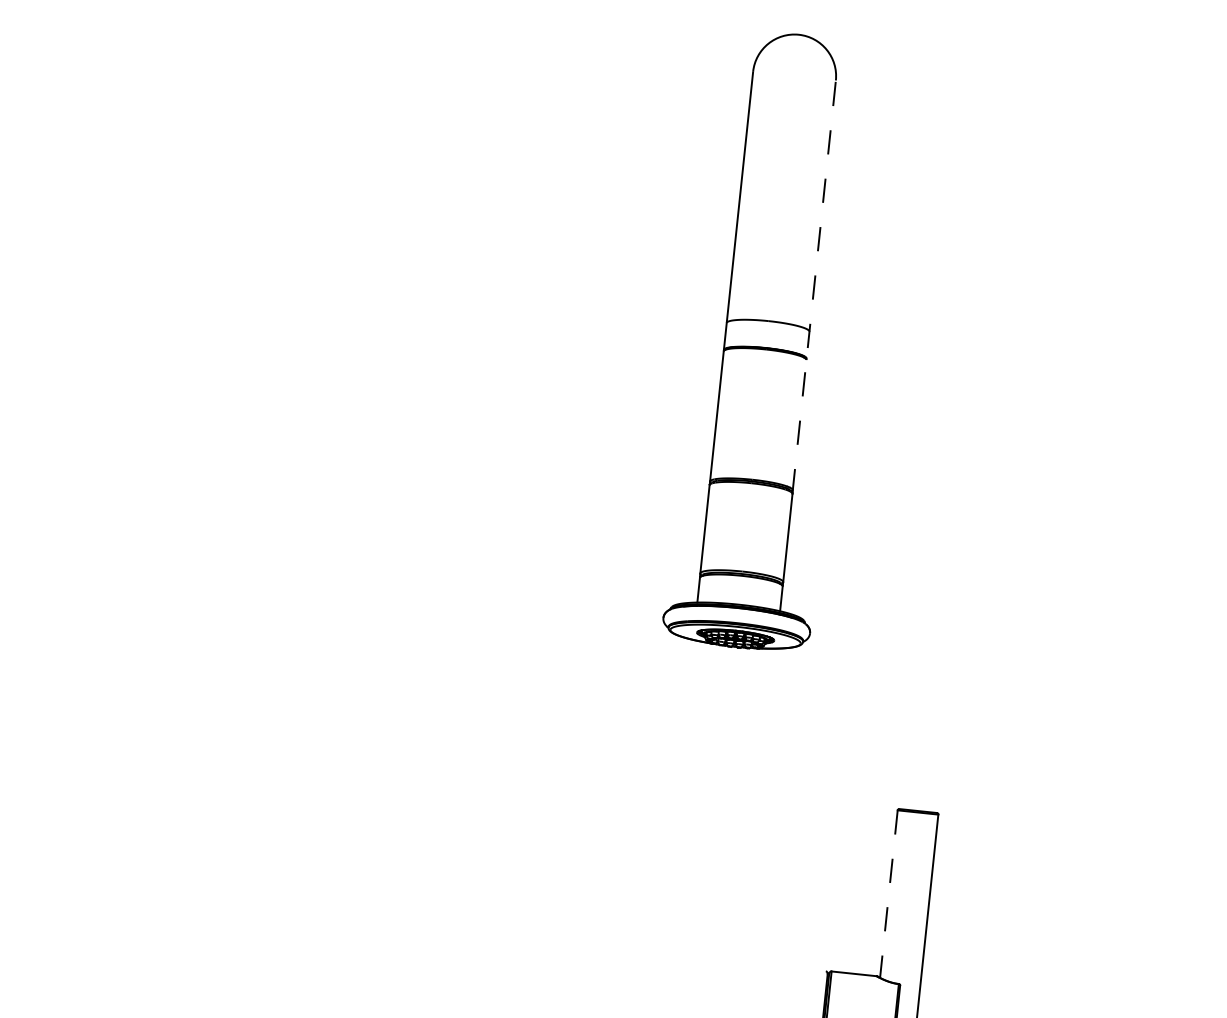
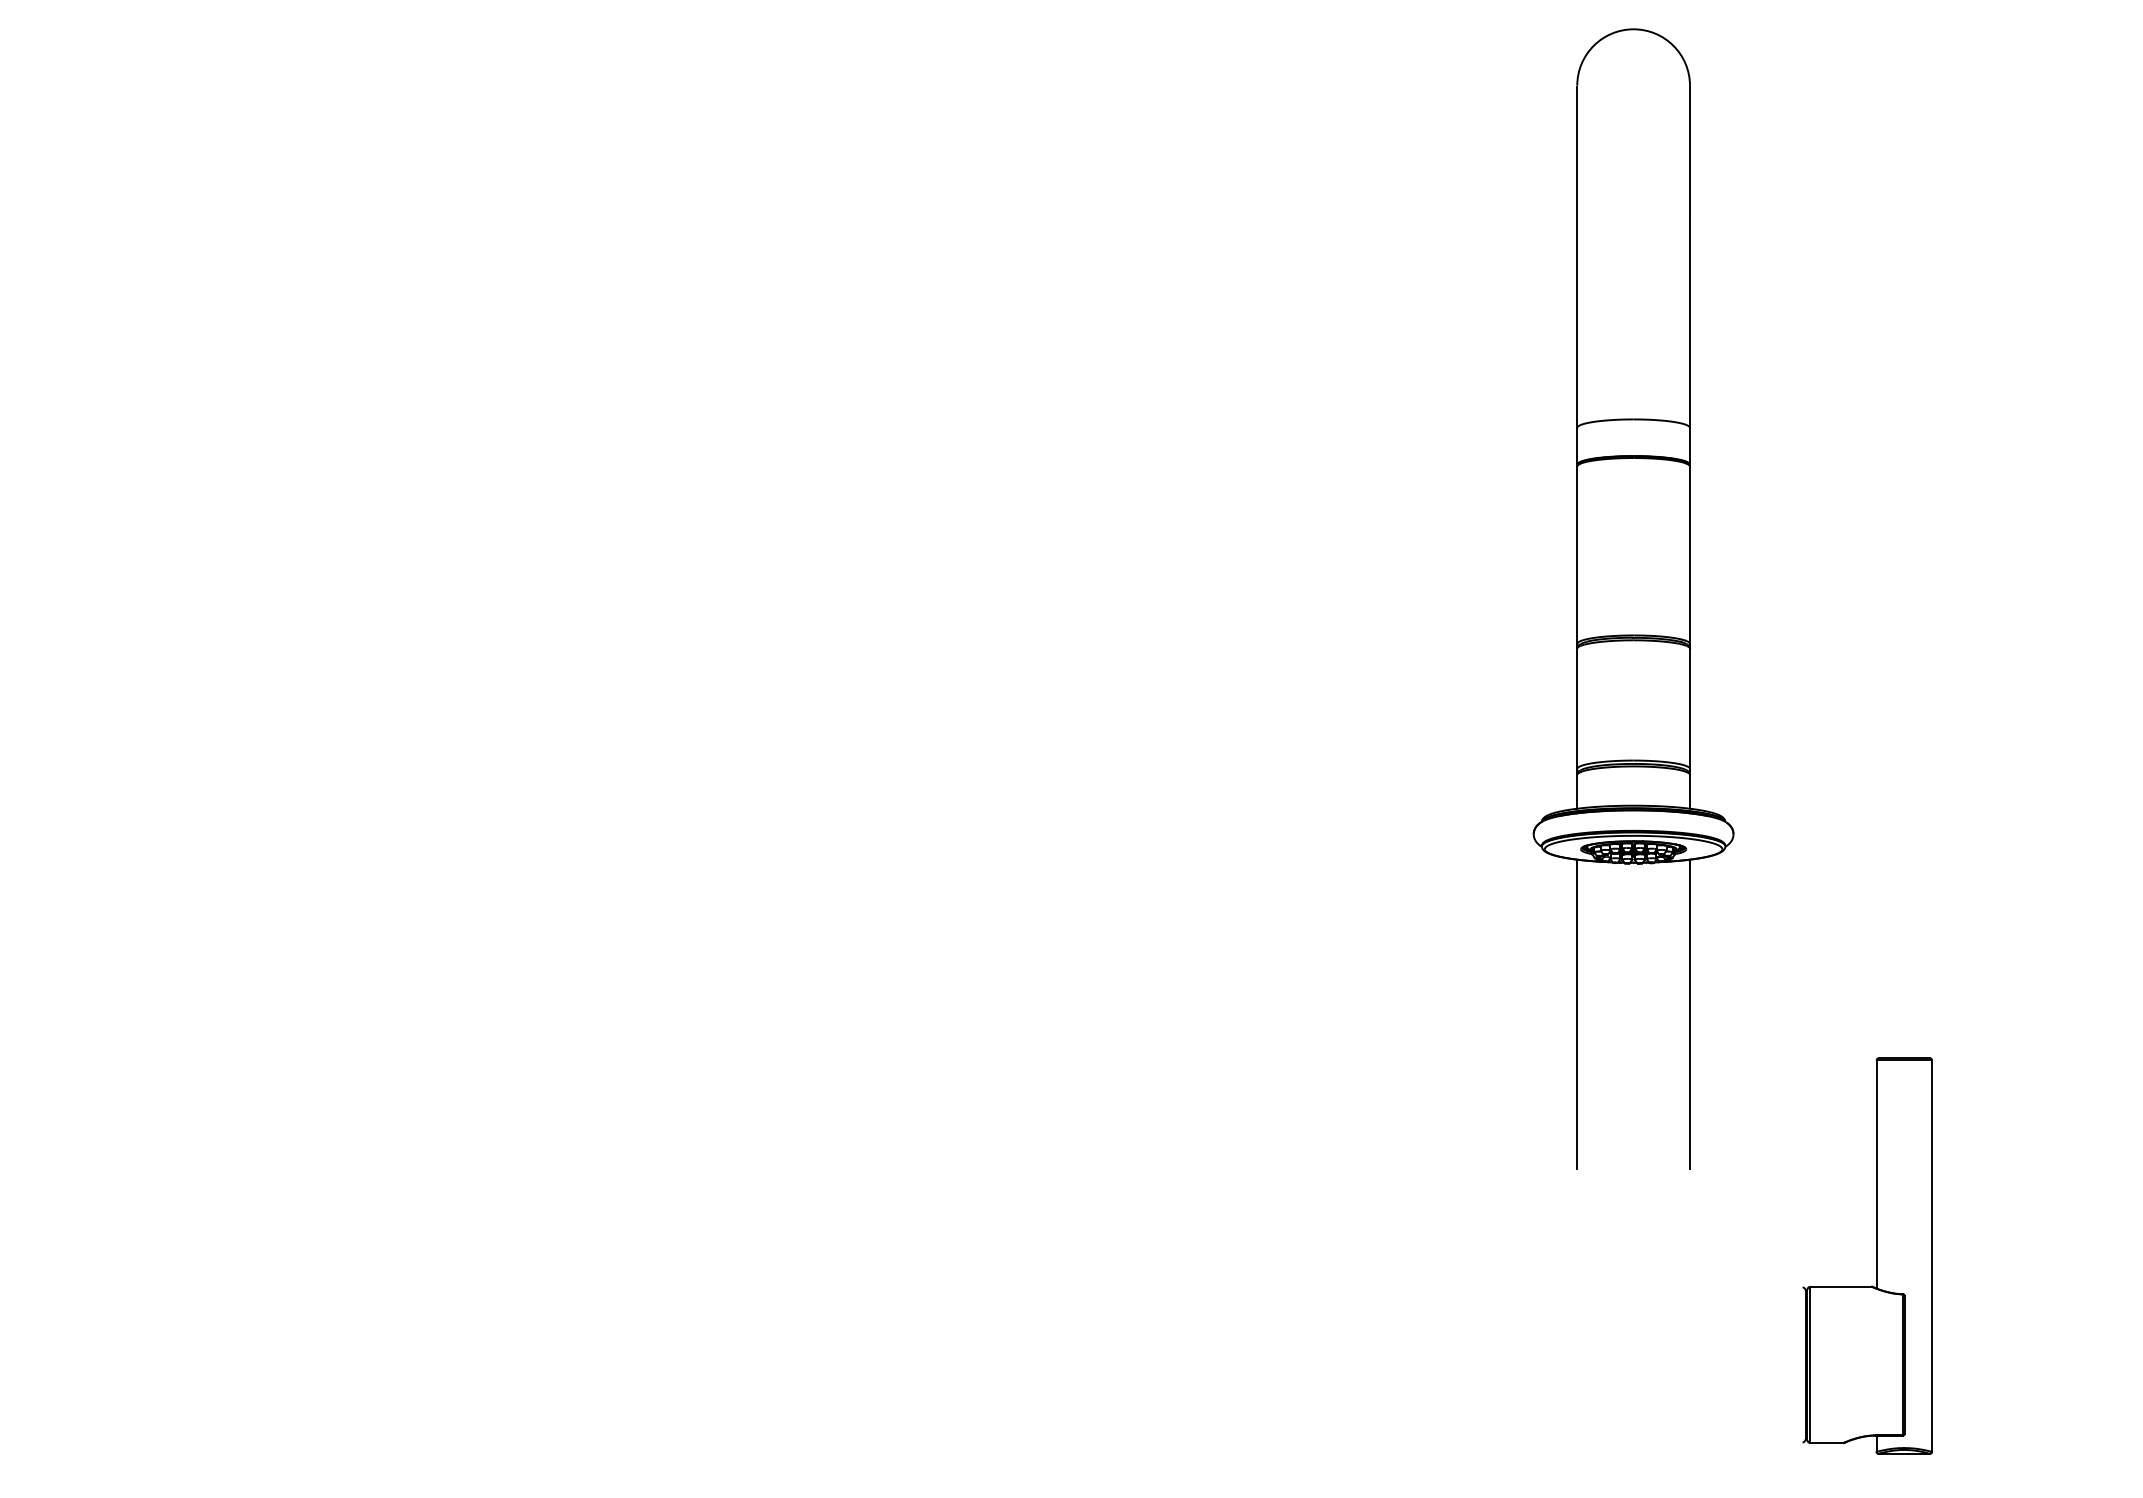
line: (813, 287) -> (1689, 367), dashed -> solid
line: (681, 752) -> (1577, 1013), added
line: (763, 761) -> (1689, 1013), added
line: (888, 894) -> (1876, 1174), dashed -> solid

